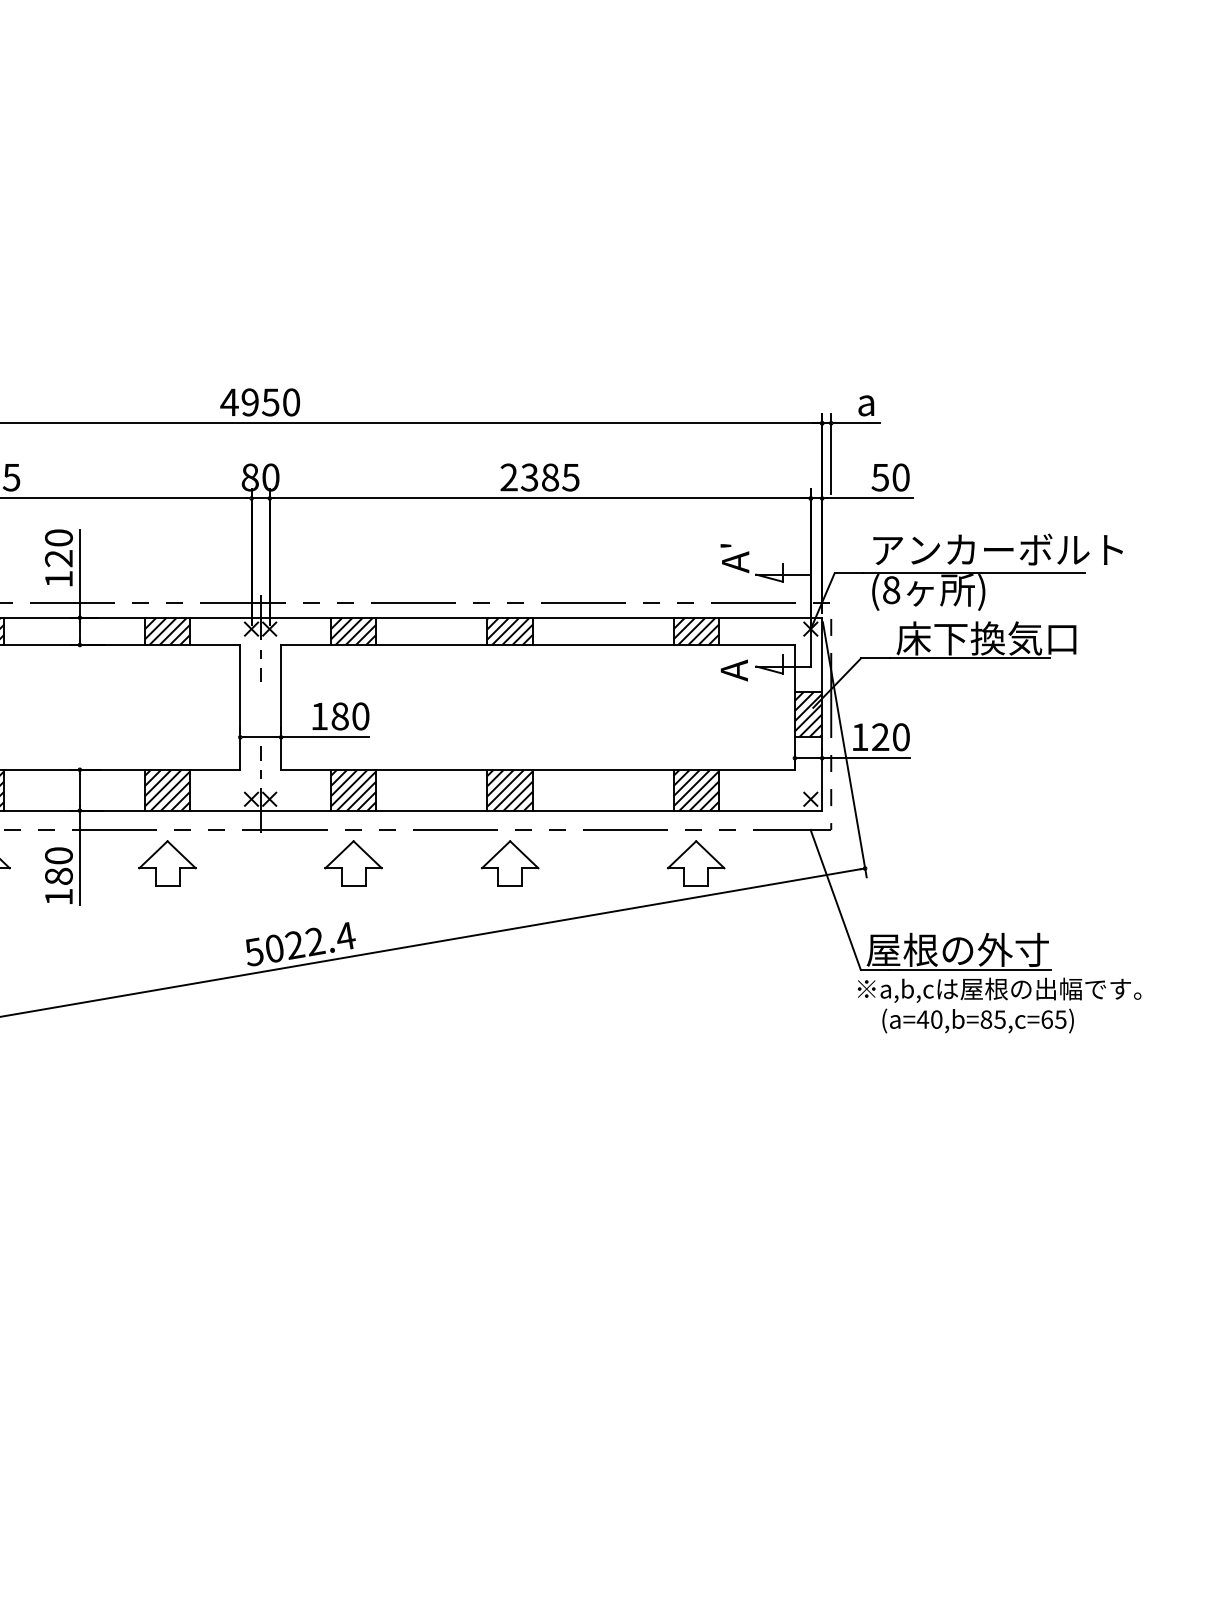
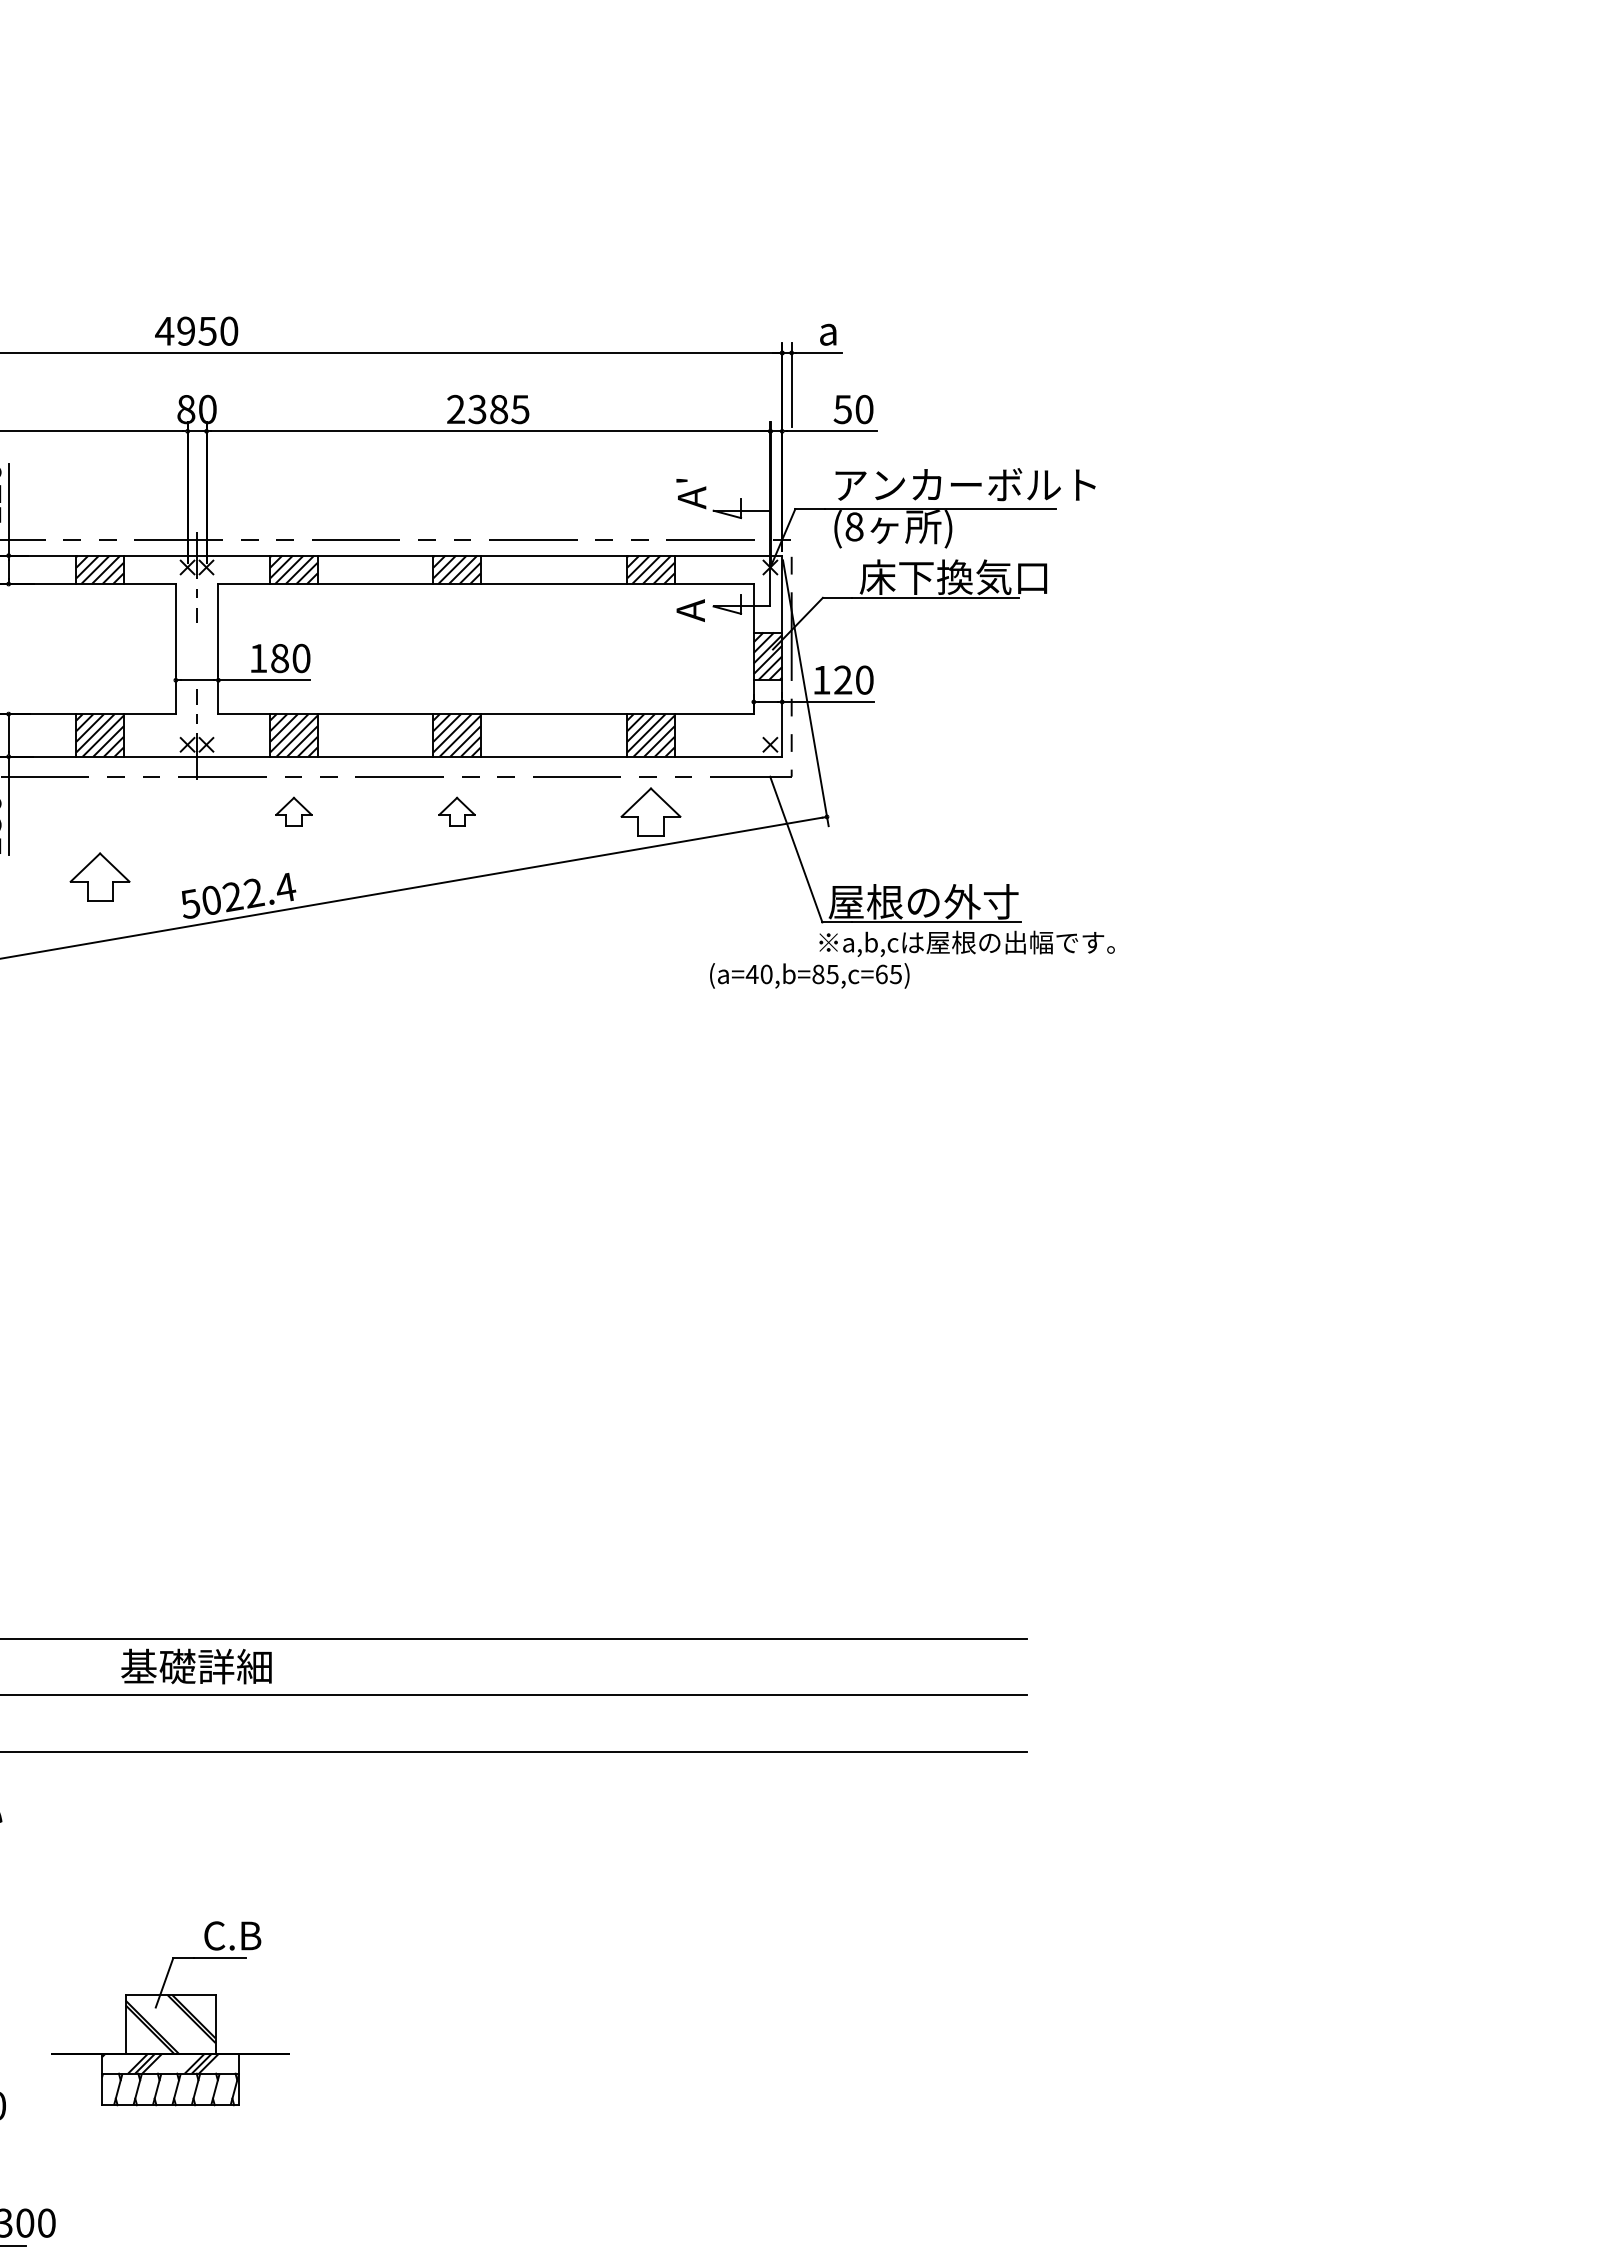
part: (167, 863) -> (99, 876), moved
part: (353, 863) -> (293, 811), size x0.6
part: (509, 863) -> (456, 811), size x0.6
text: (977, 1020) -> (809, 975), moved

